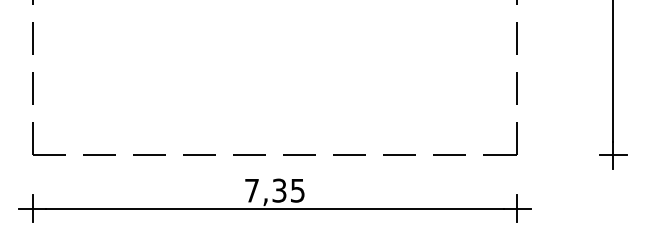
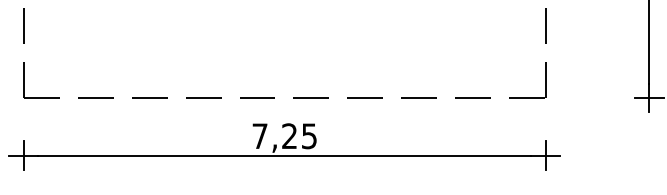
text: (279, 190) -> (289, 136), 7,35 -> 7,25

